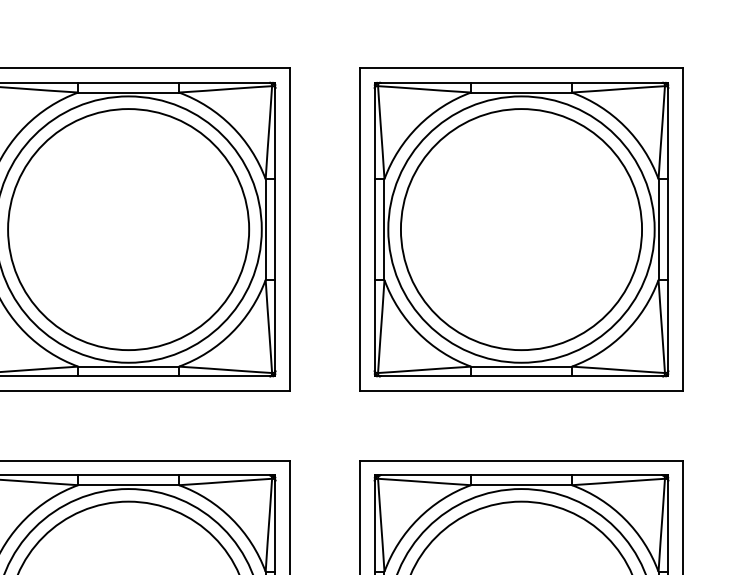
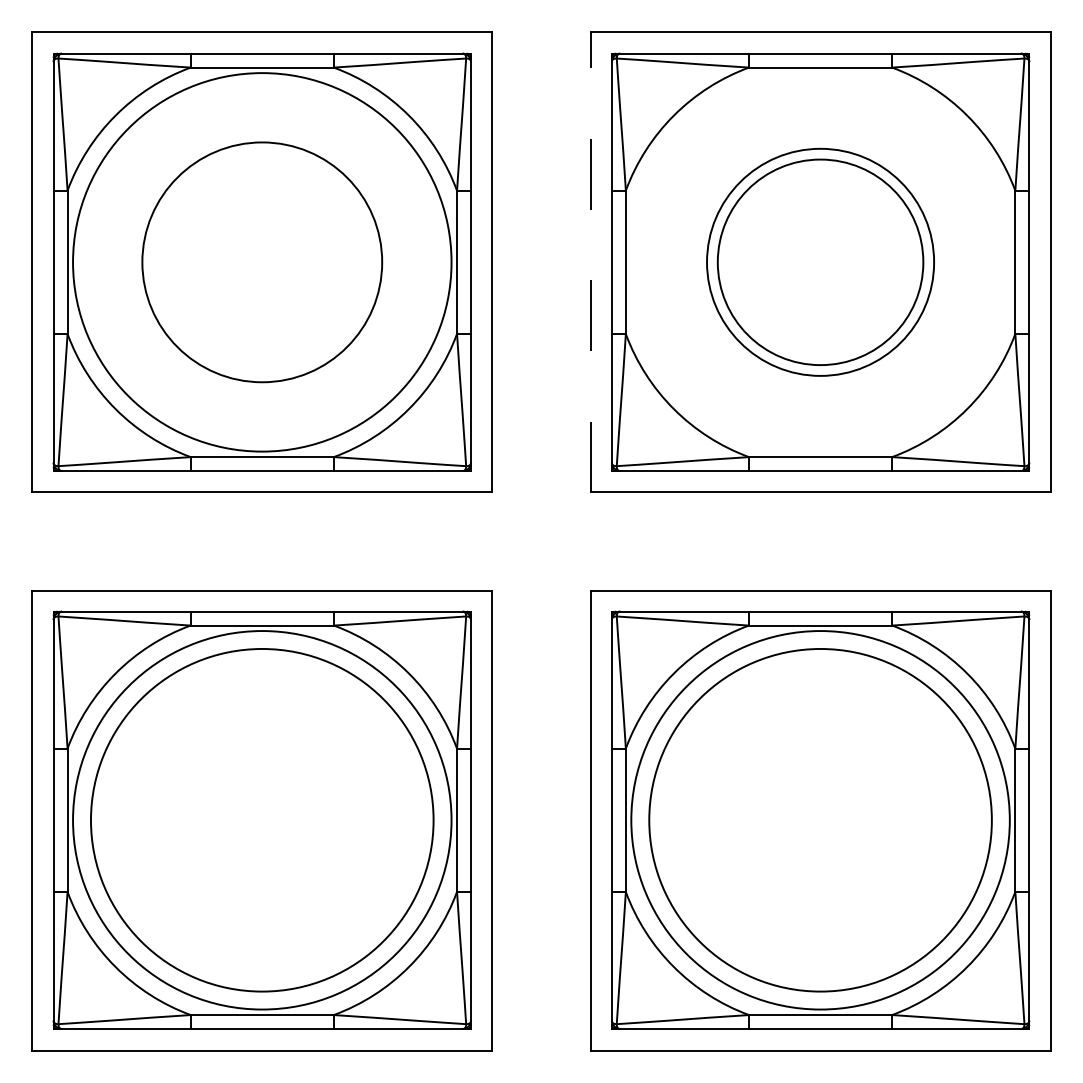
circle: (128, 229) -> (261, 262), size x0.7
line: (359, 229) -> (590, 262), solid -> dashed
circle: (521, 229) -> (820, 262), size x0.6
circle: (521, 229) -> (820, 262), size x0.6

